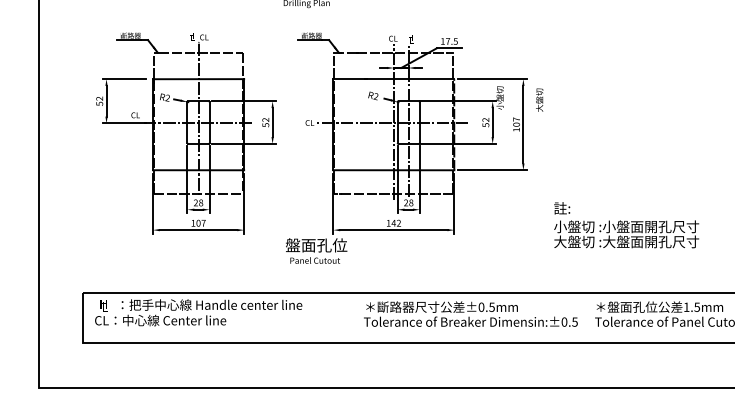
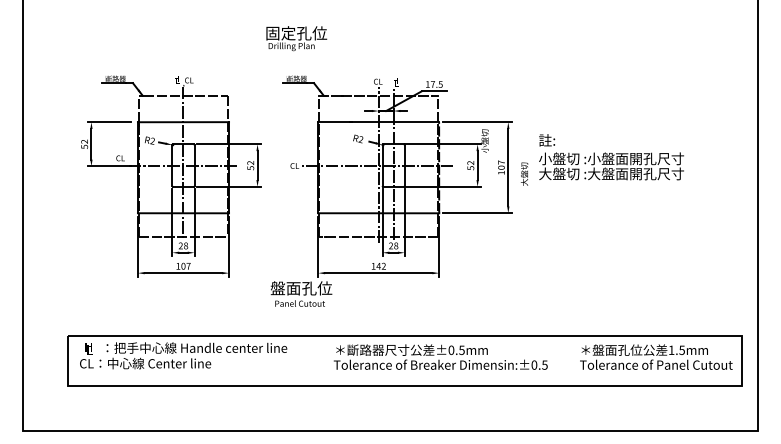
text: (539, 99) -> (524, 173), moved
text: (626, 225) -> (611, 157), moved
text: (470, 313) -> (440, 356), moved

